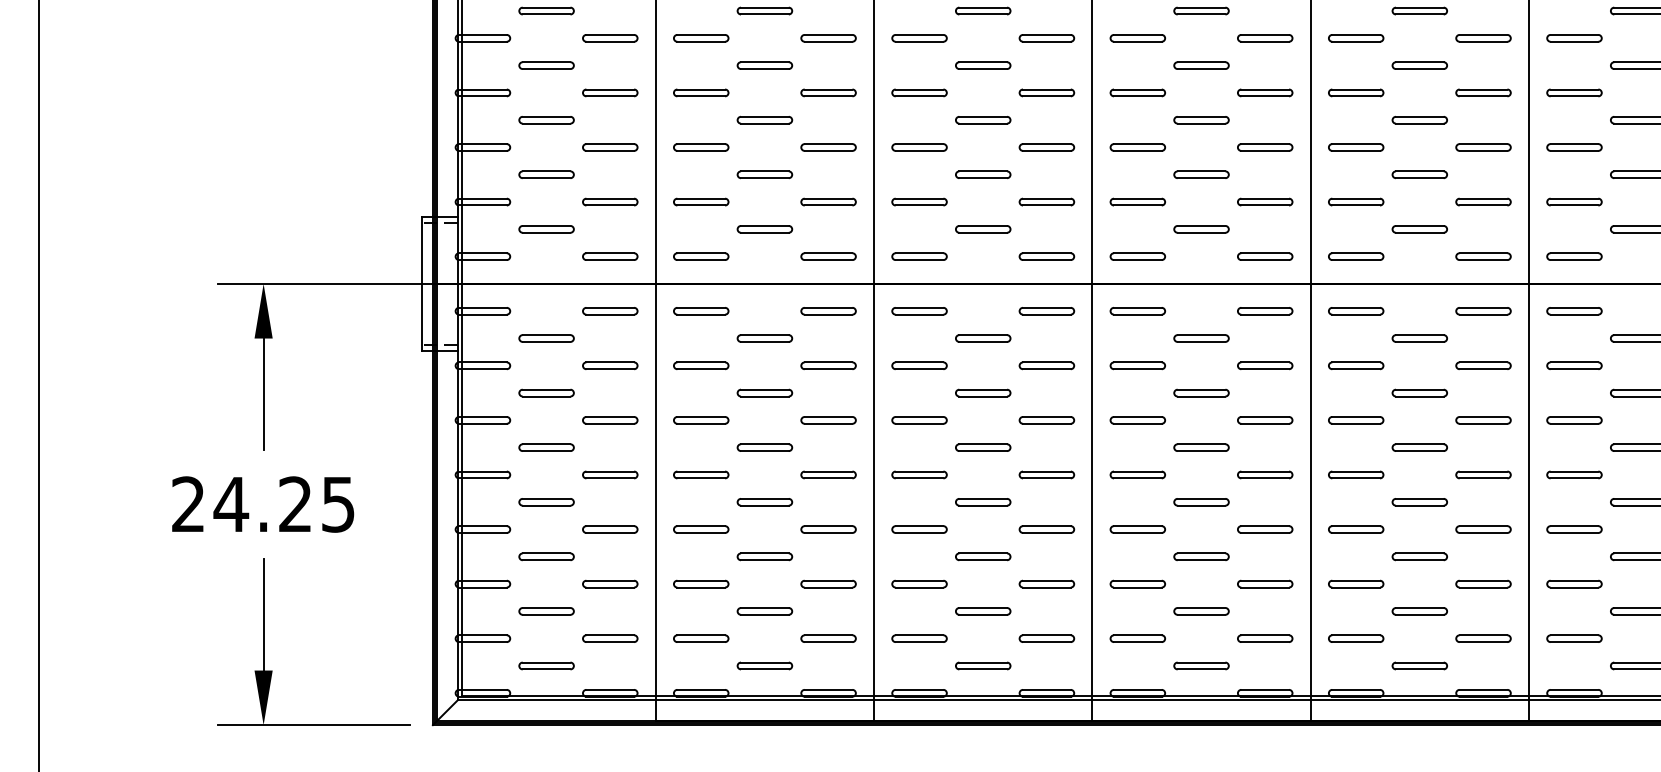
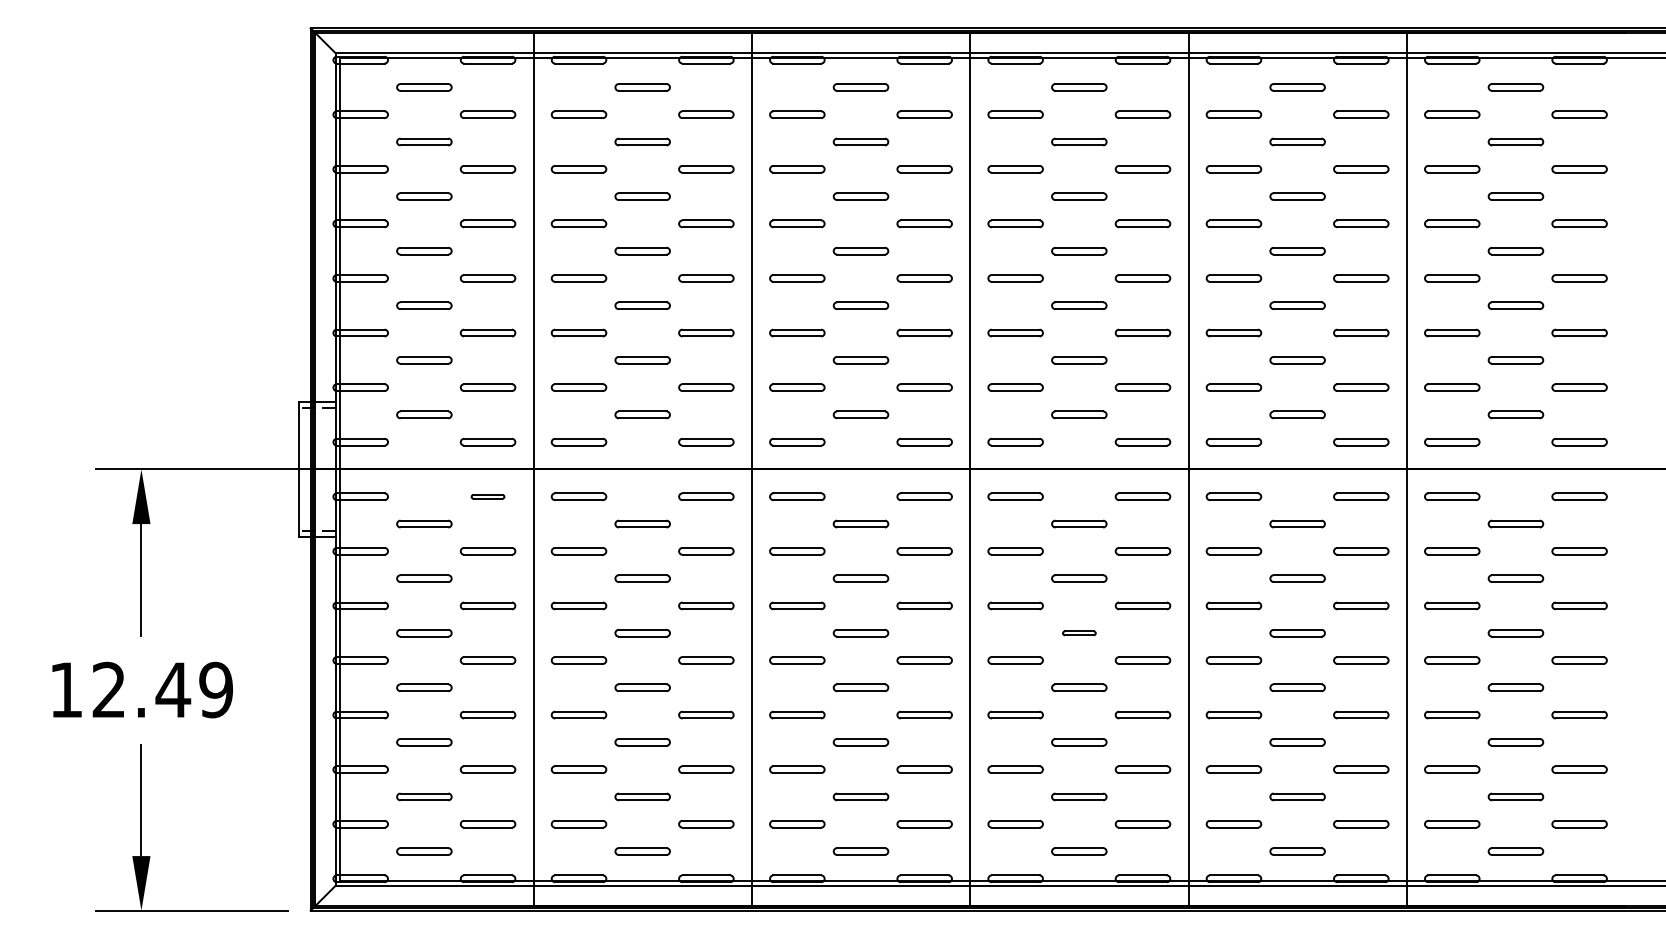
part: (609, 310) -> (487, 496), size x0.6
part: (1201, 447) -> (1079, 633), size x0.6
text: (263, 503) -> (141, 689), 24.25 -> 12.49

